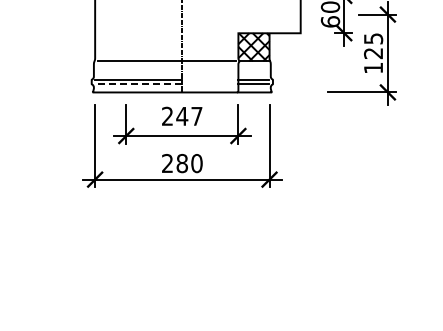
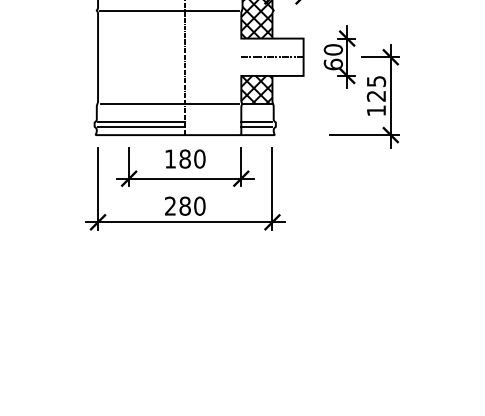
line: (269, 14) -> (272, 57), added
line: (138, 84) -> (141, 127), dashed -> solid
text: (182, 115) -> (185, 158), 247 -> 180

